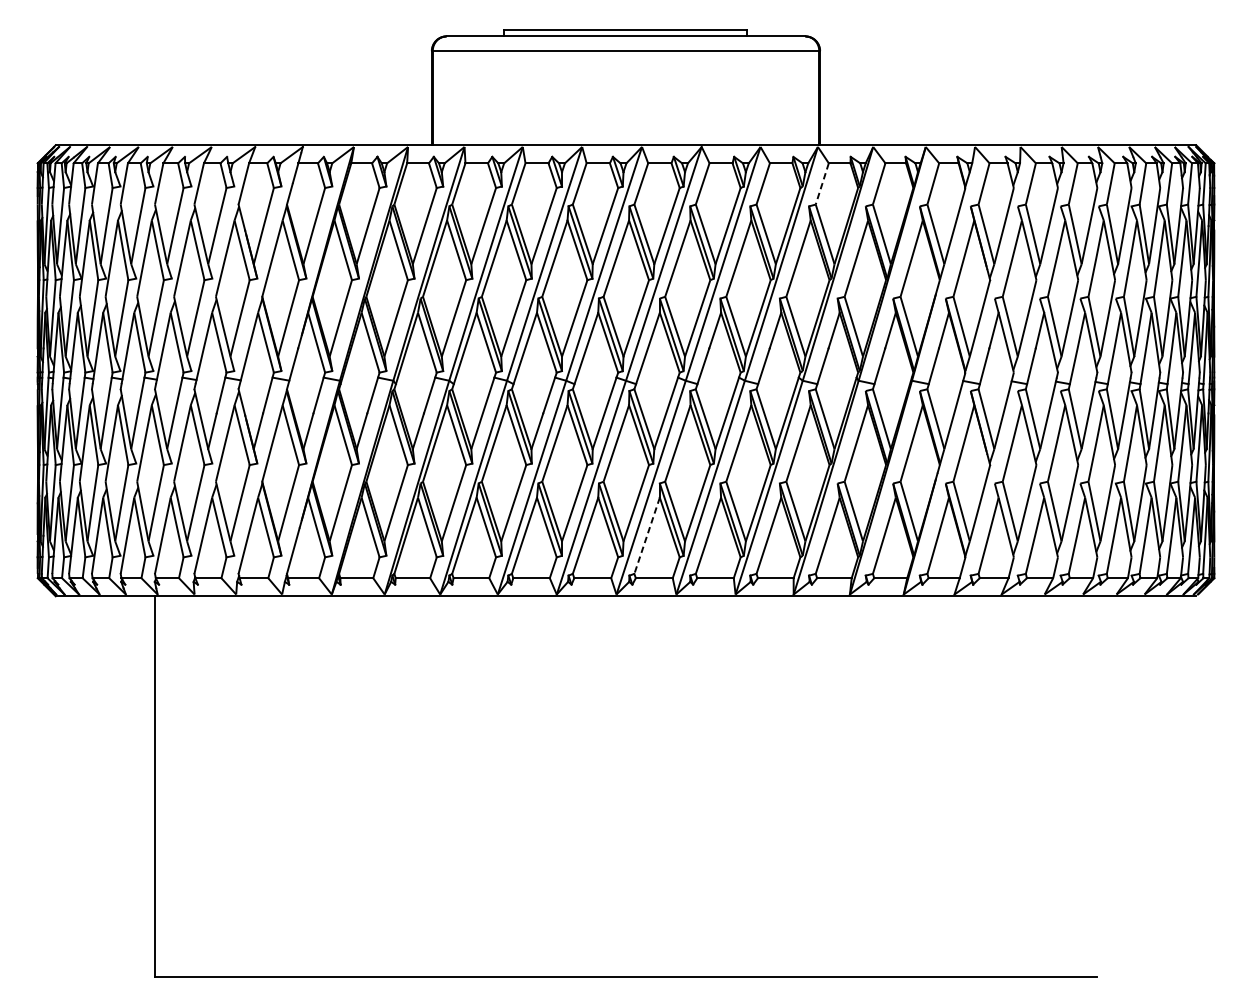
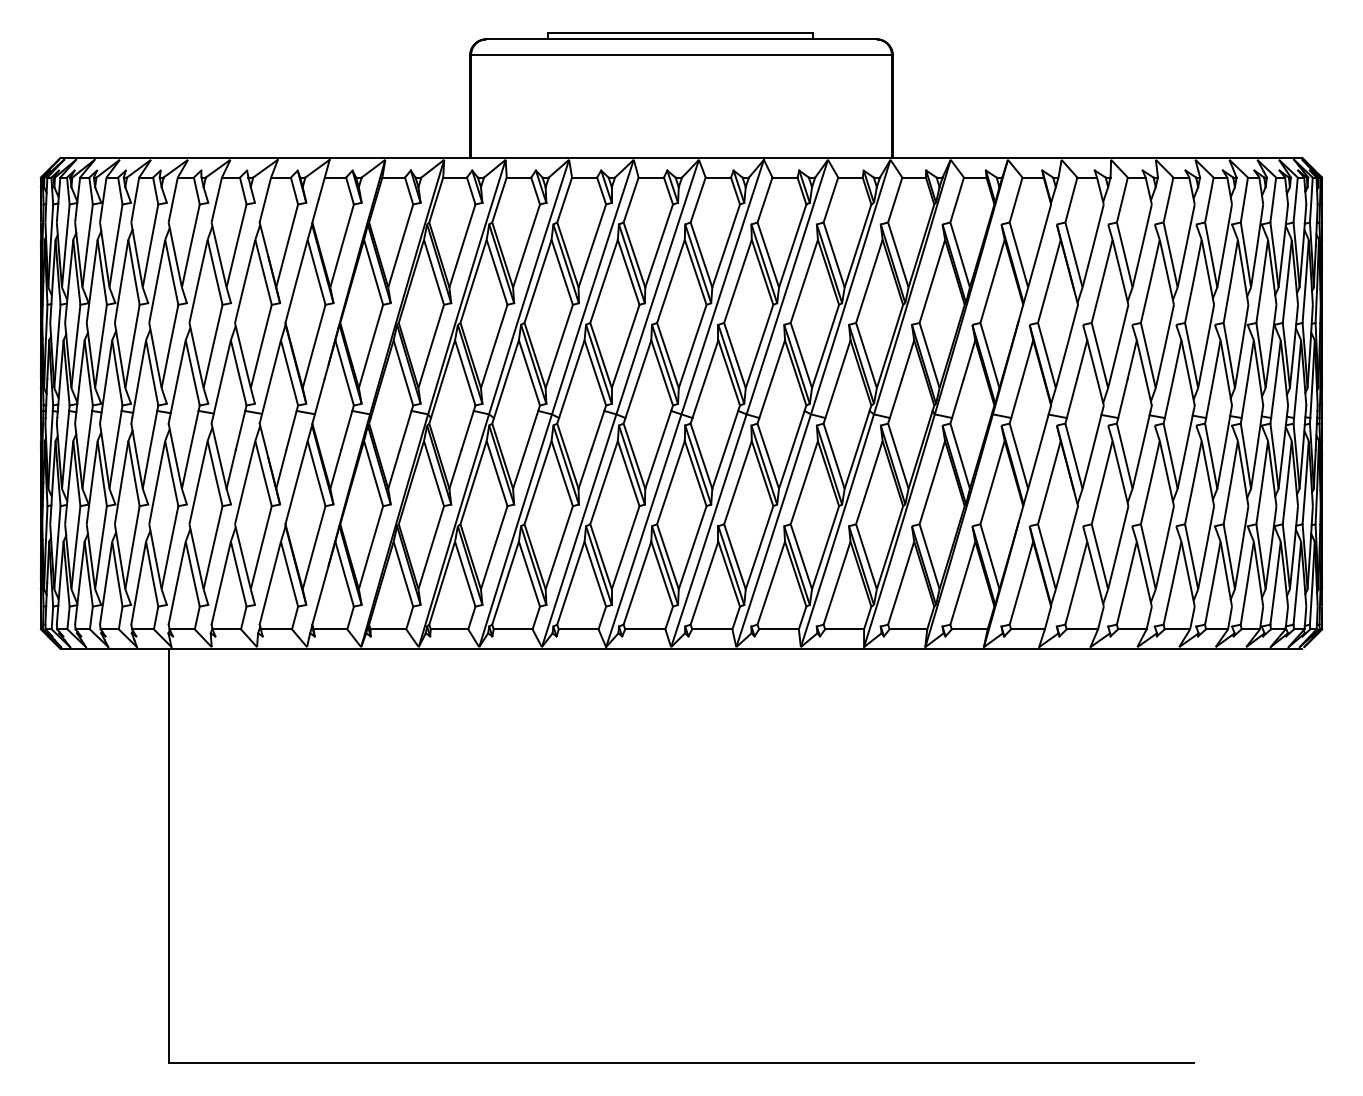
line: (822, 184) -> (895, 200), dashed -> solid
line: (647, 536) -> (704, 583), dashed -> solid

